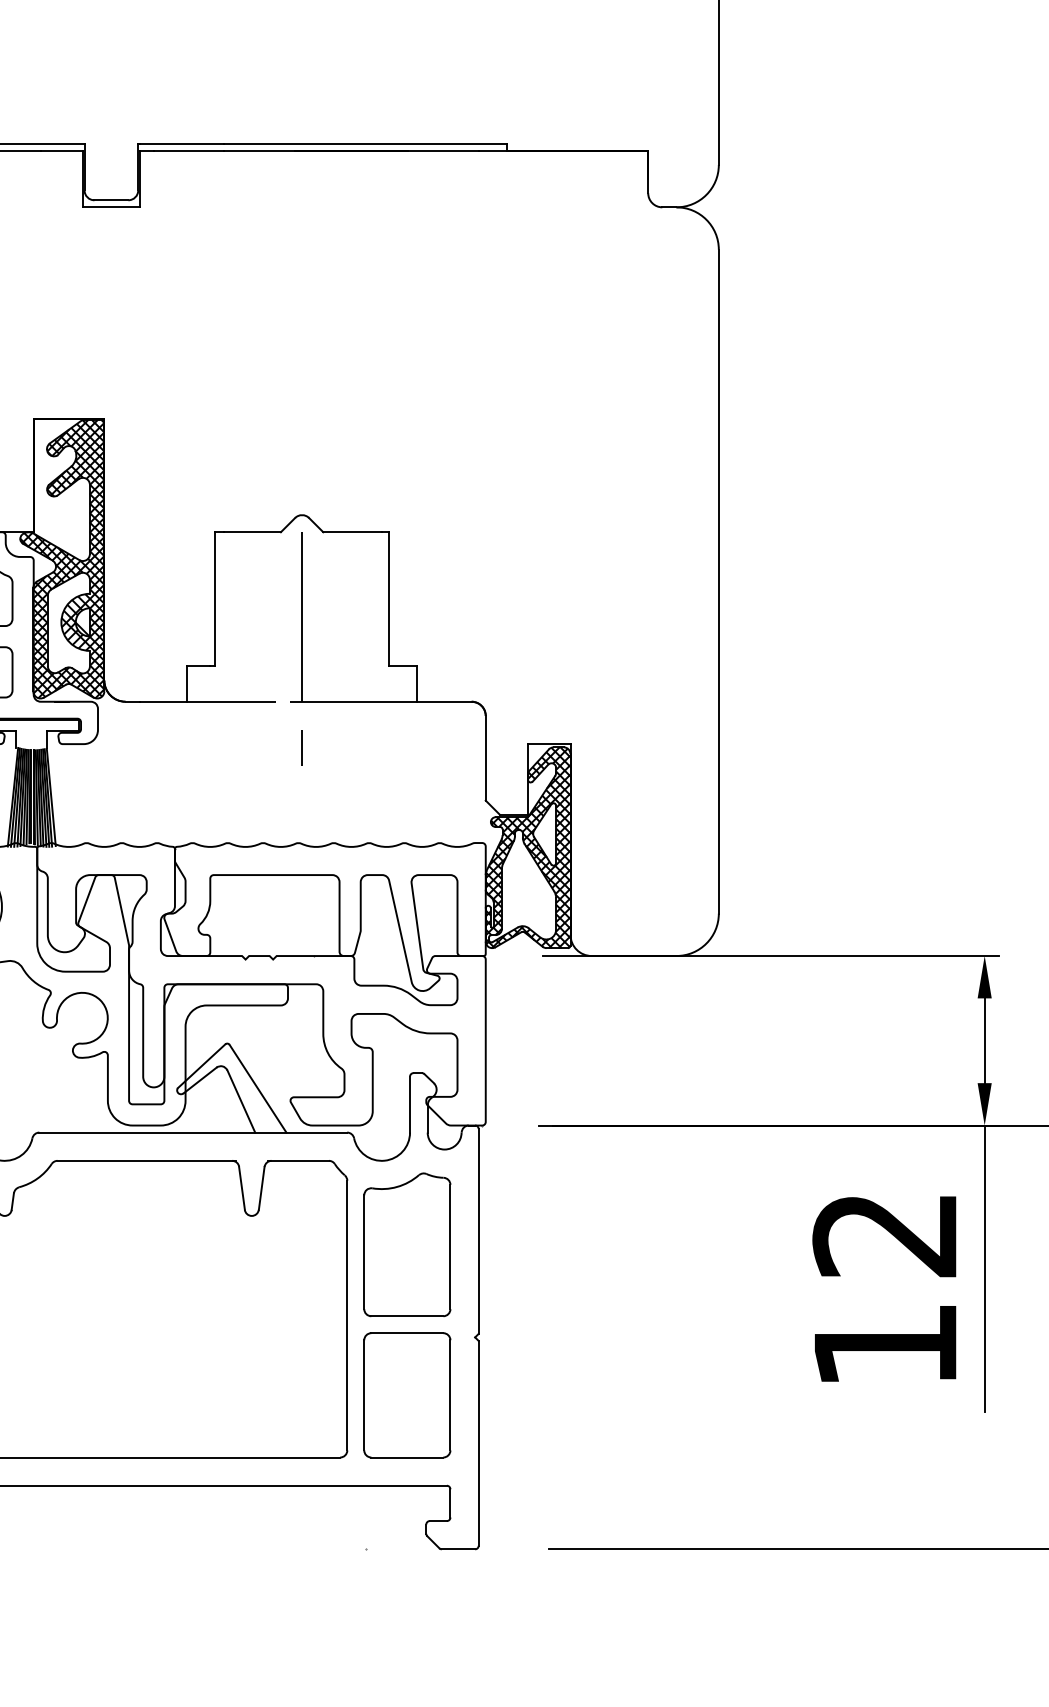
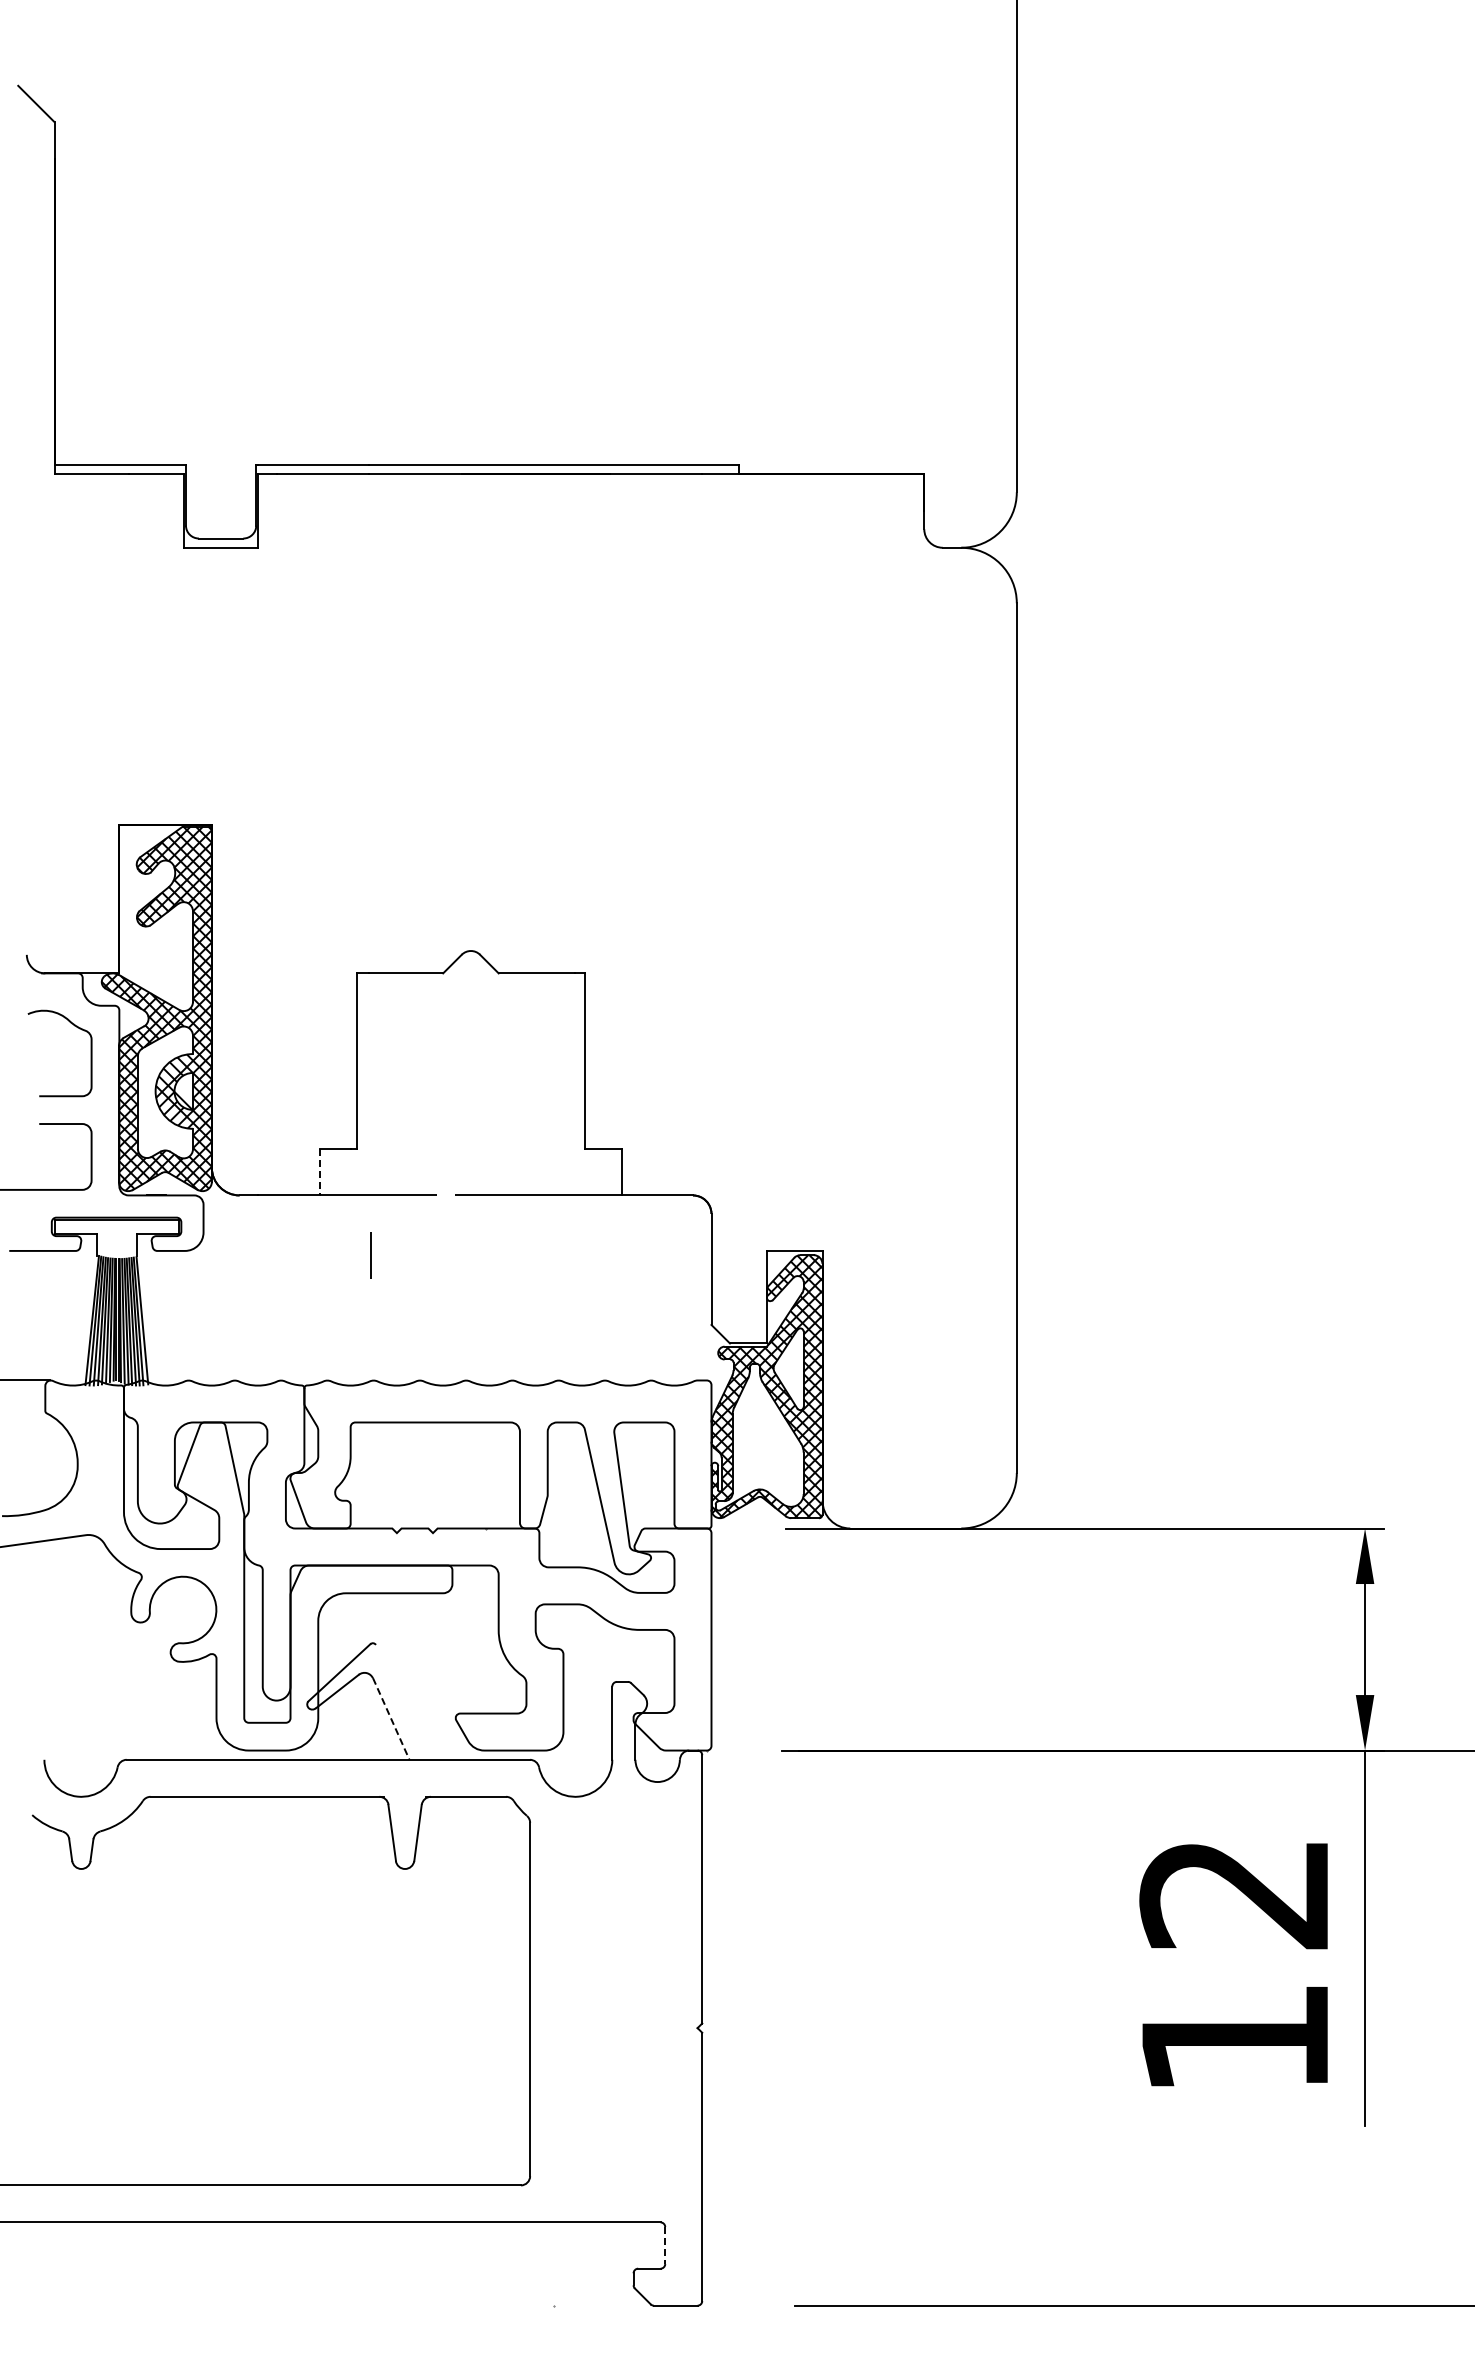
line: (301, 613) -> (470, 1079), removed
line: (187, 684) -> (320, 1172), solid -> dashed
line: (301, 747) -> (370, 1255), moved
line: (258, 1088) -> (413, 1701), removed
line: (241, 1101) -> (391, 1719), solid -> dashed
part: (407, 1244) -> (608, 1906), removed
part: (407, 1394) -> (608, 2103), removed
line: (450, 1503) -> (665, 2245), solid -> dashed

